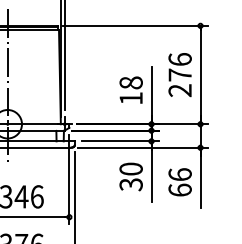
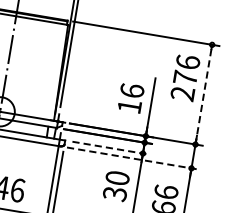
text: (179, 75) -> (184, 78), moved
line: (200, 75) -> (203, 95), solid -> dashed
text: (130, 82) -> (131, 90), 18 -> 16
line: (120, 141) -> (111, 148), solid -> dashed
line: (143, 147) -> (133, 158), solid -> dashed

